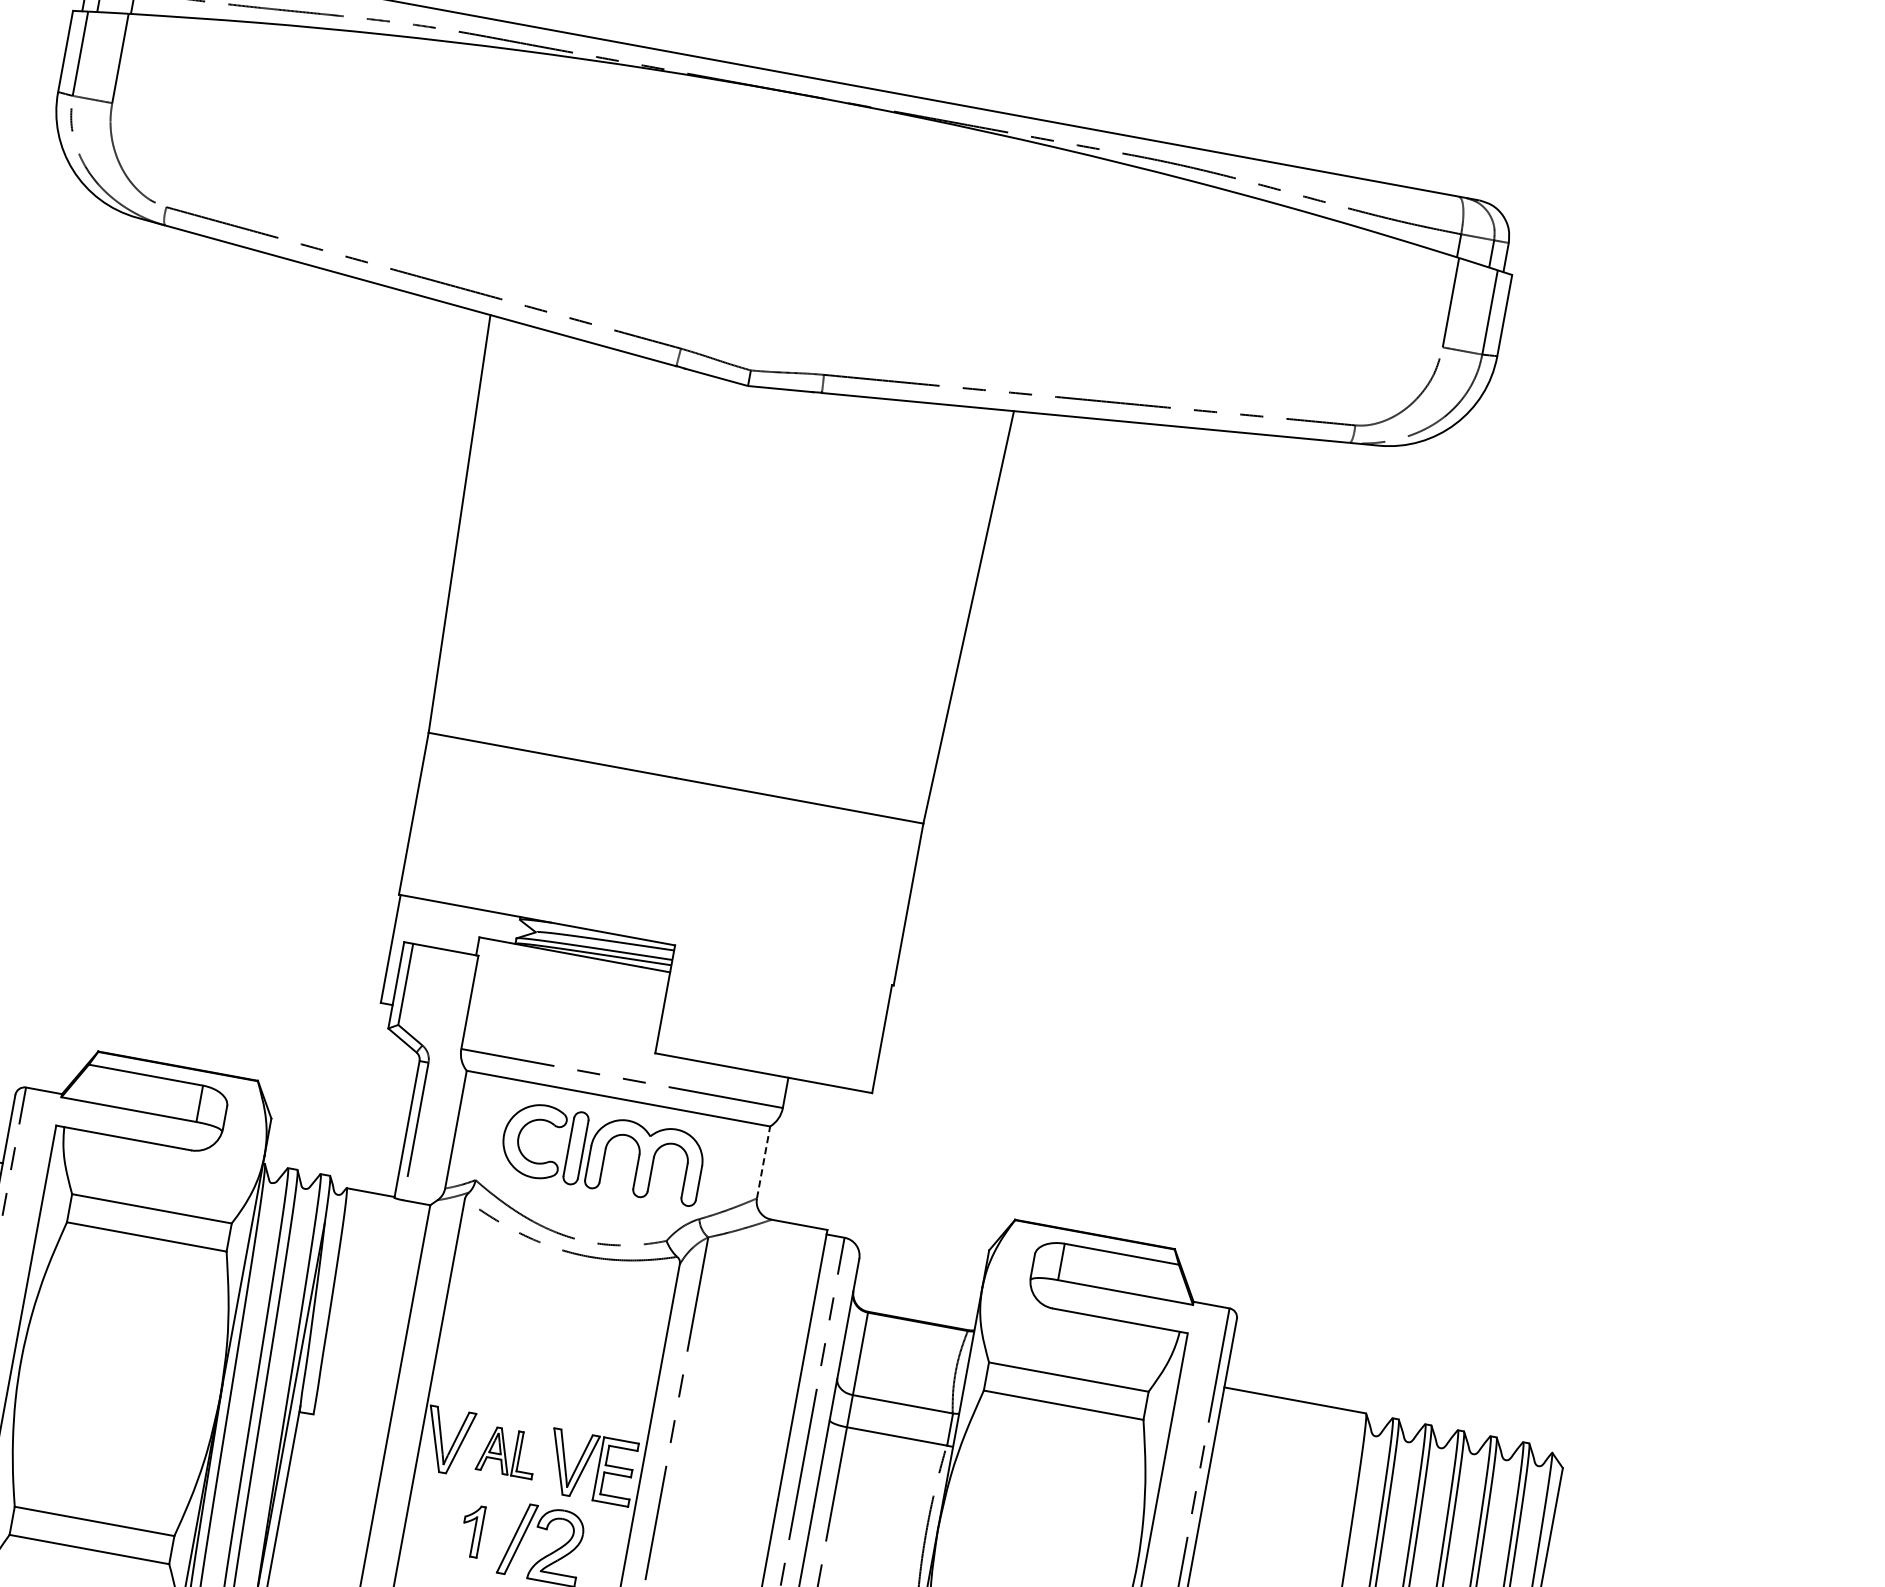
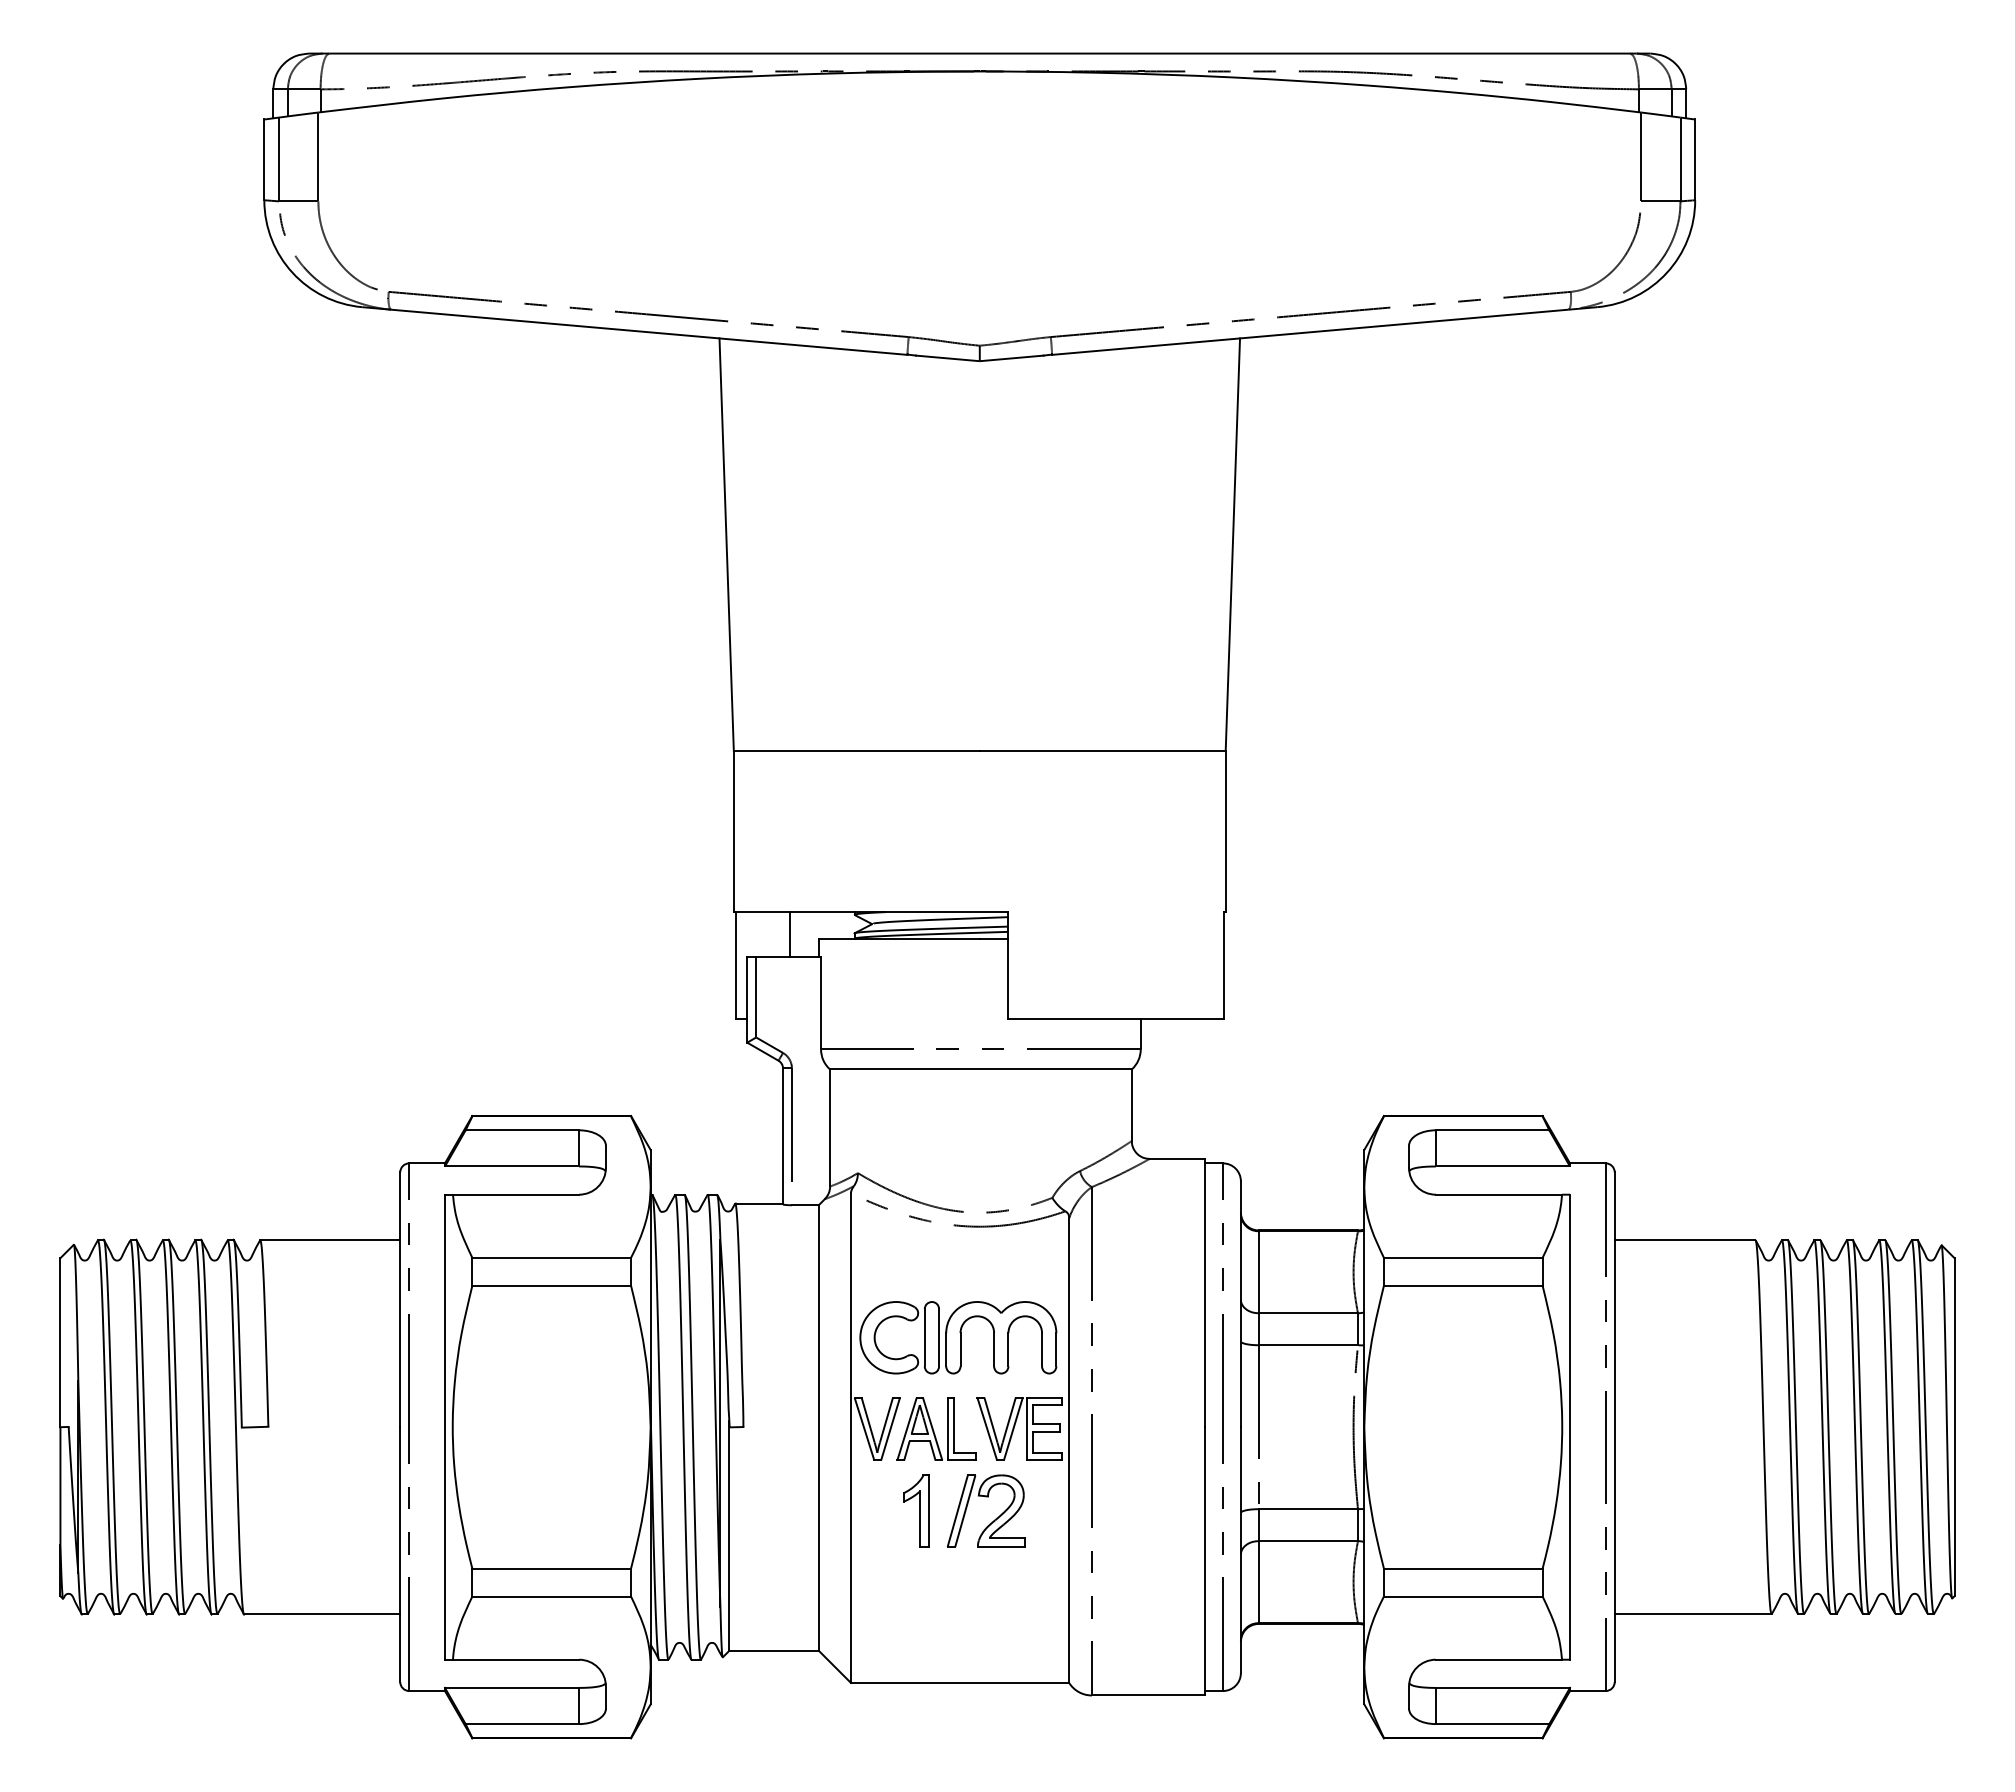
line: (450, 927) -> (789, 934), added
part: (602, 1152) -> (958, 1337), moved
line: (763, 1162) -> (1131, 1105), dashed -> solid
part: (507, 1451) -> (936, 1428), size x1.43
part: (472, 1530) -> (916, 1510), size x1.43

